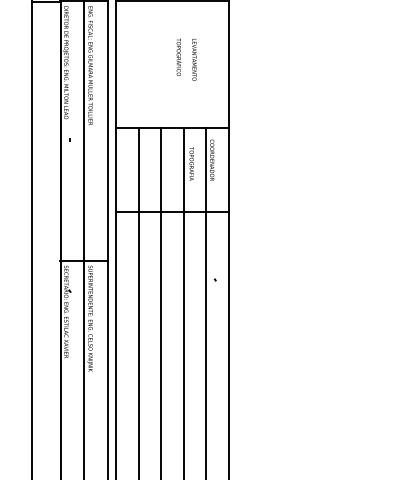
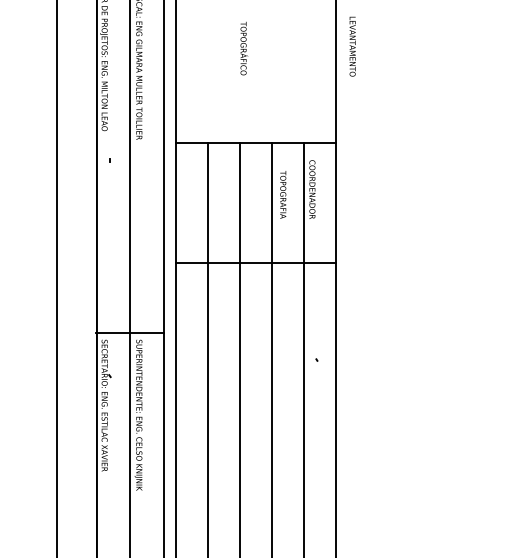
text: (178, 56) -> (243, 47), moved
text: (194, 59) -> (352, 46), moved

